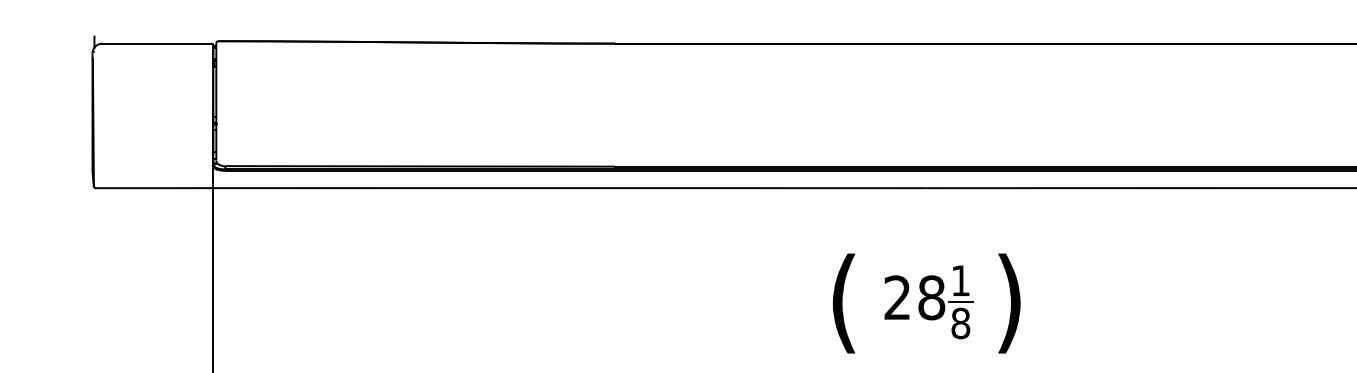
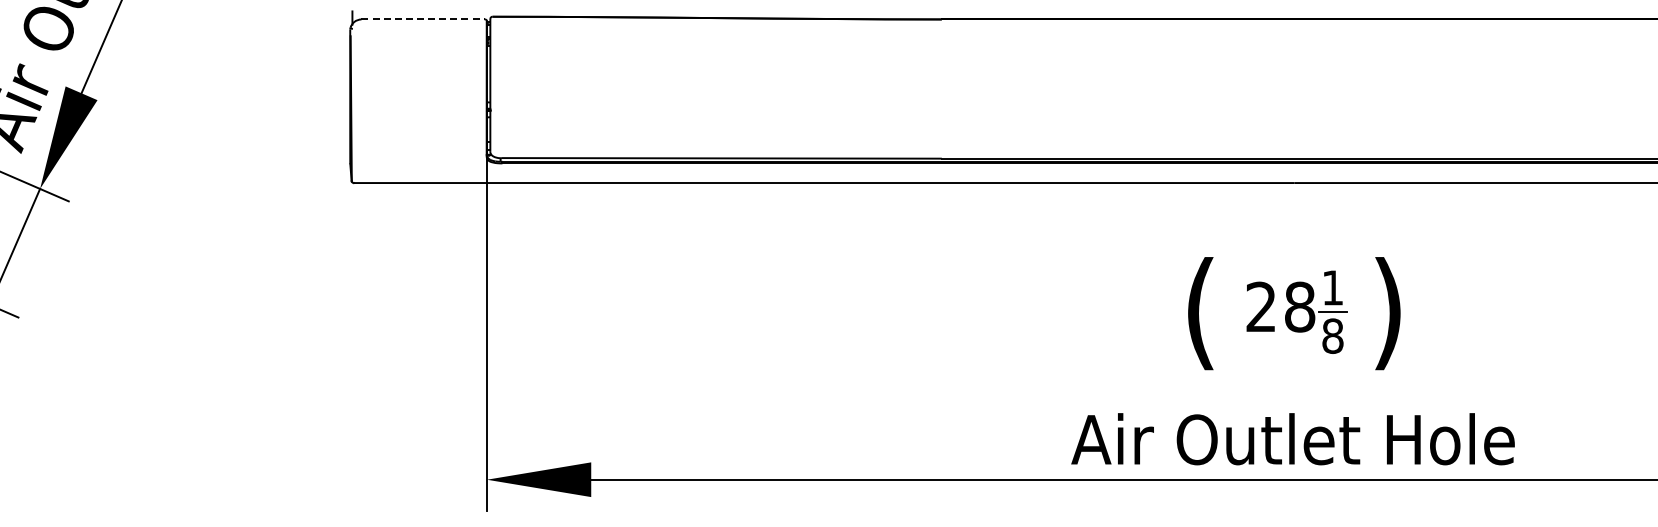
line: (157, 43) -> (423, 19), solid -> dashed

